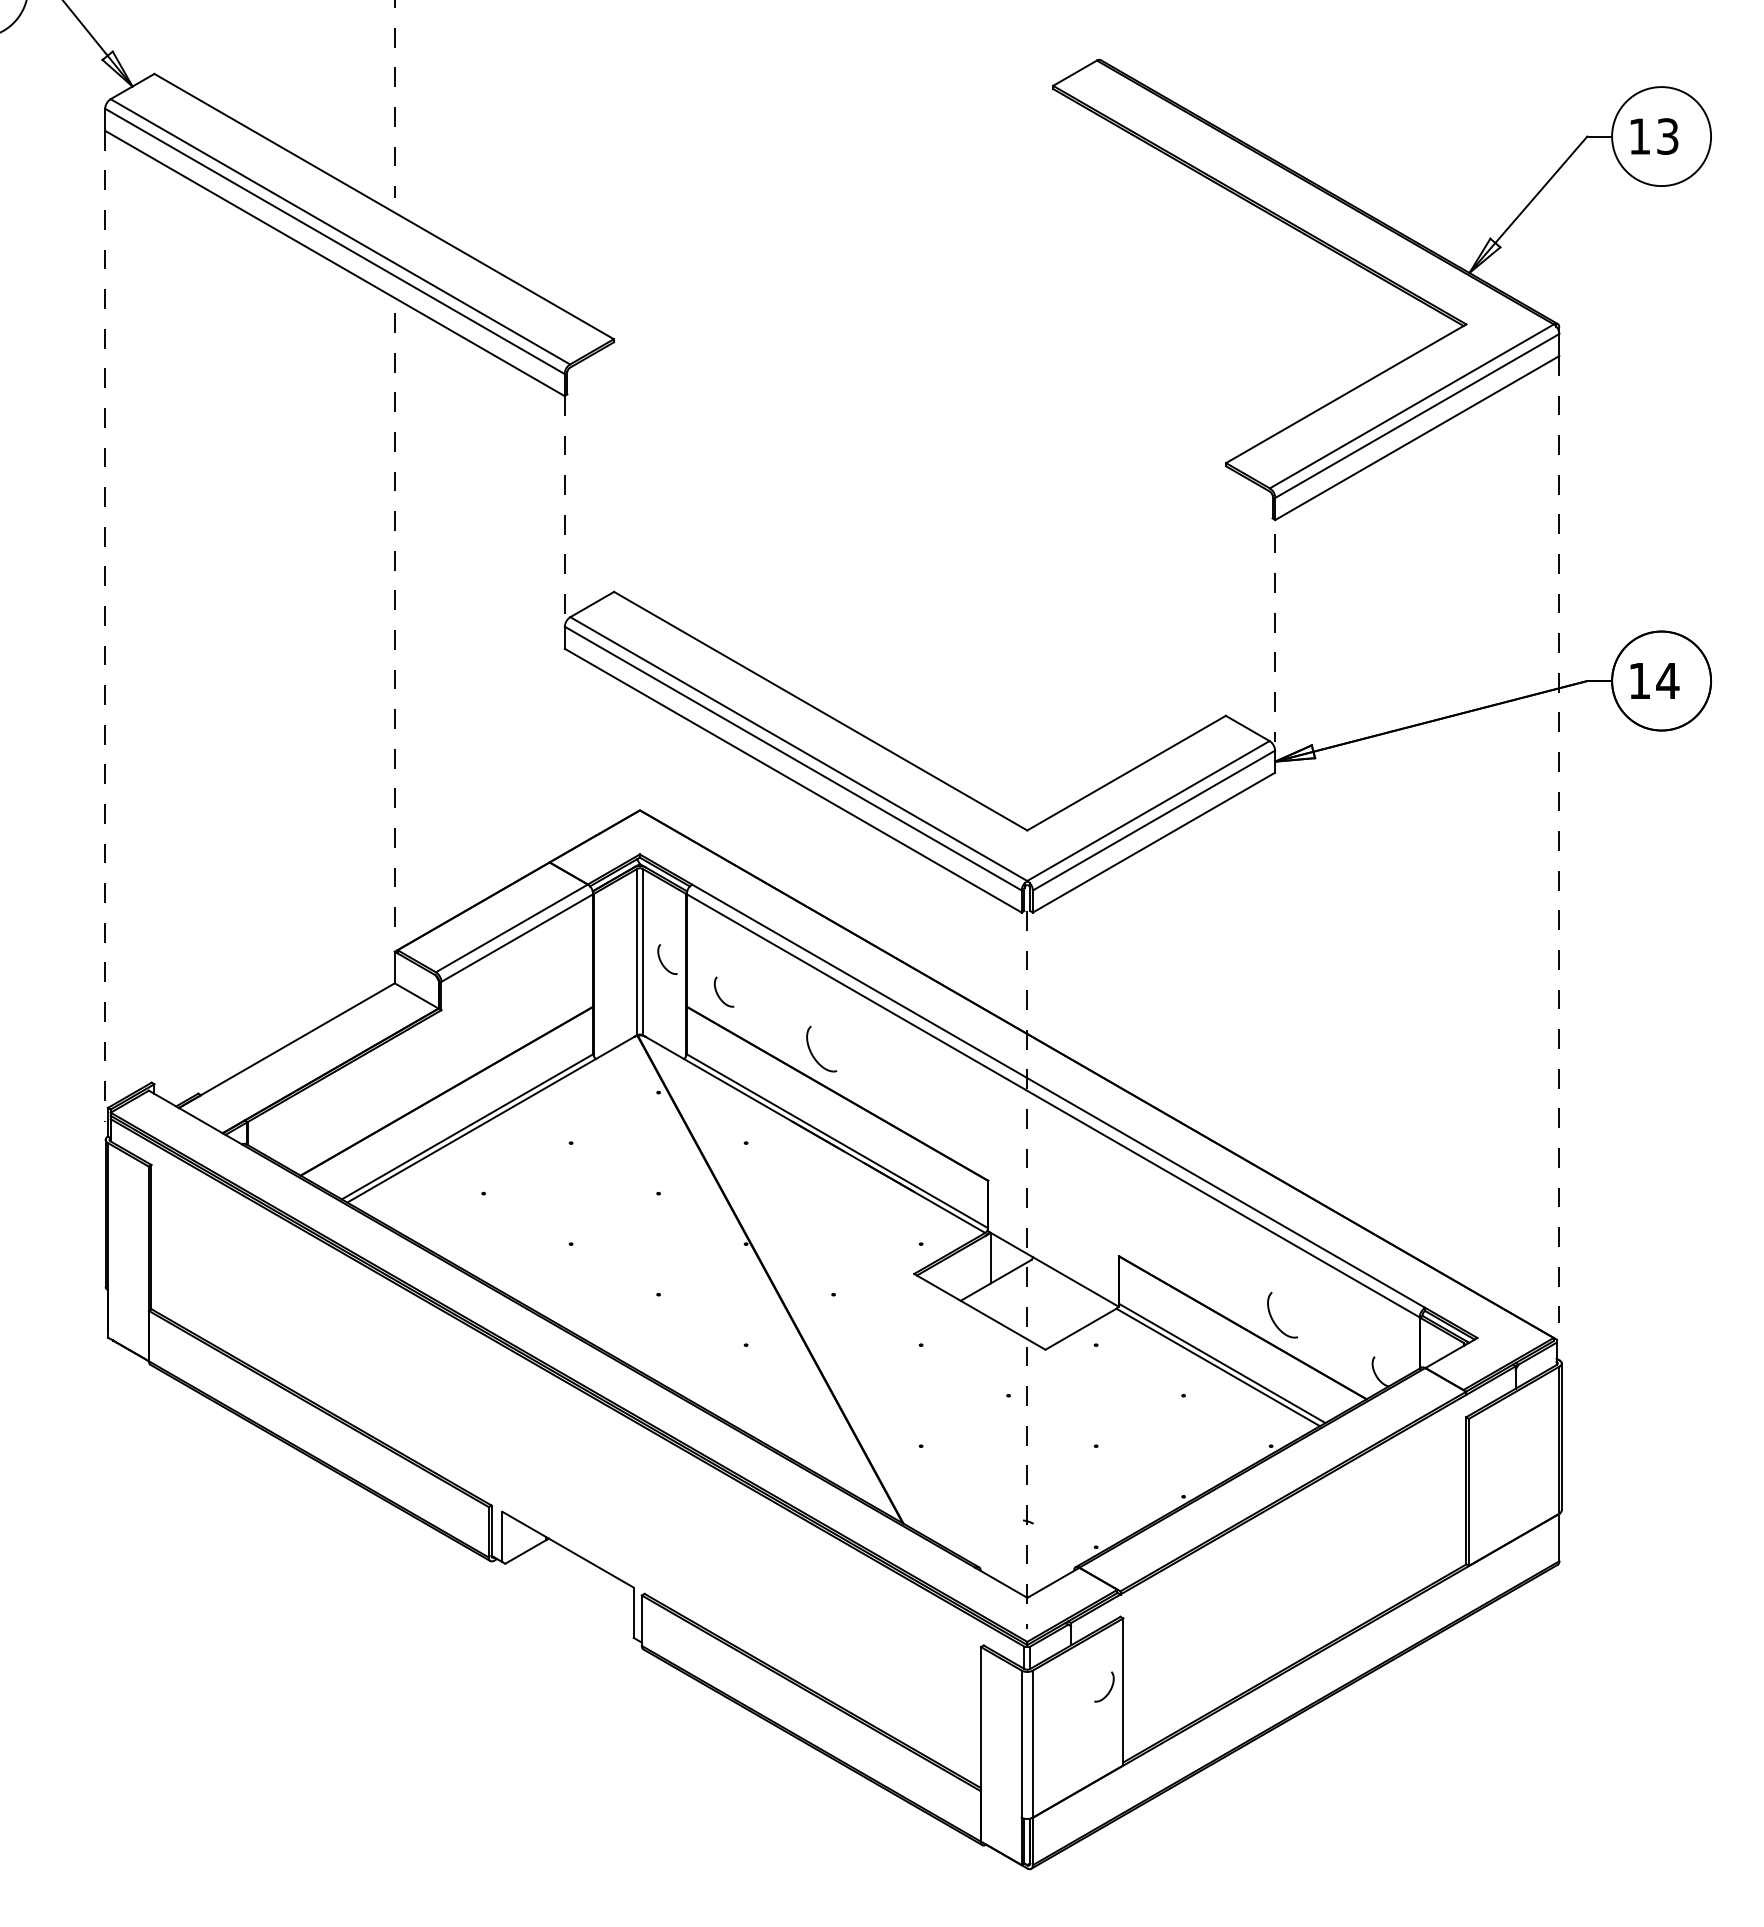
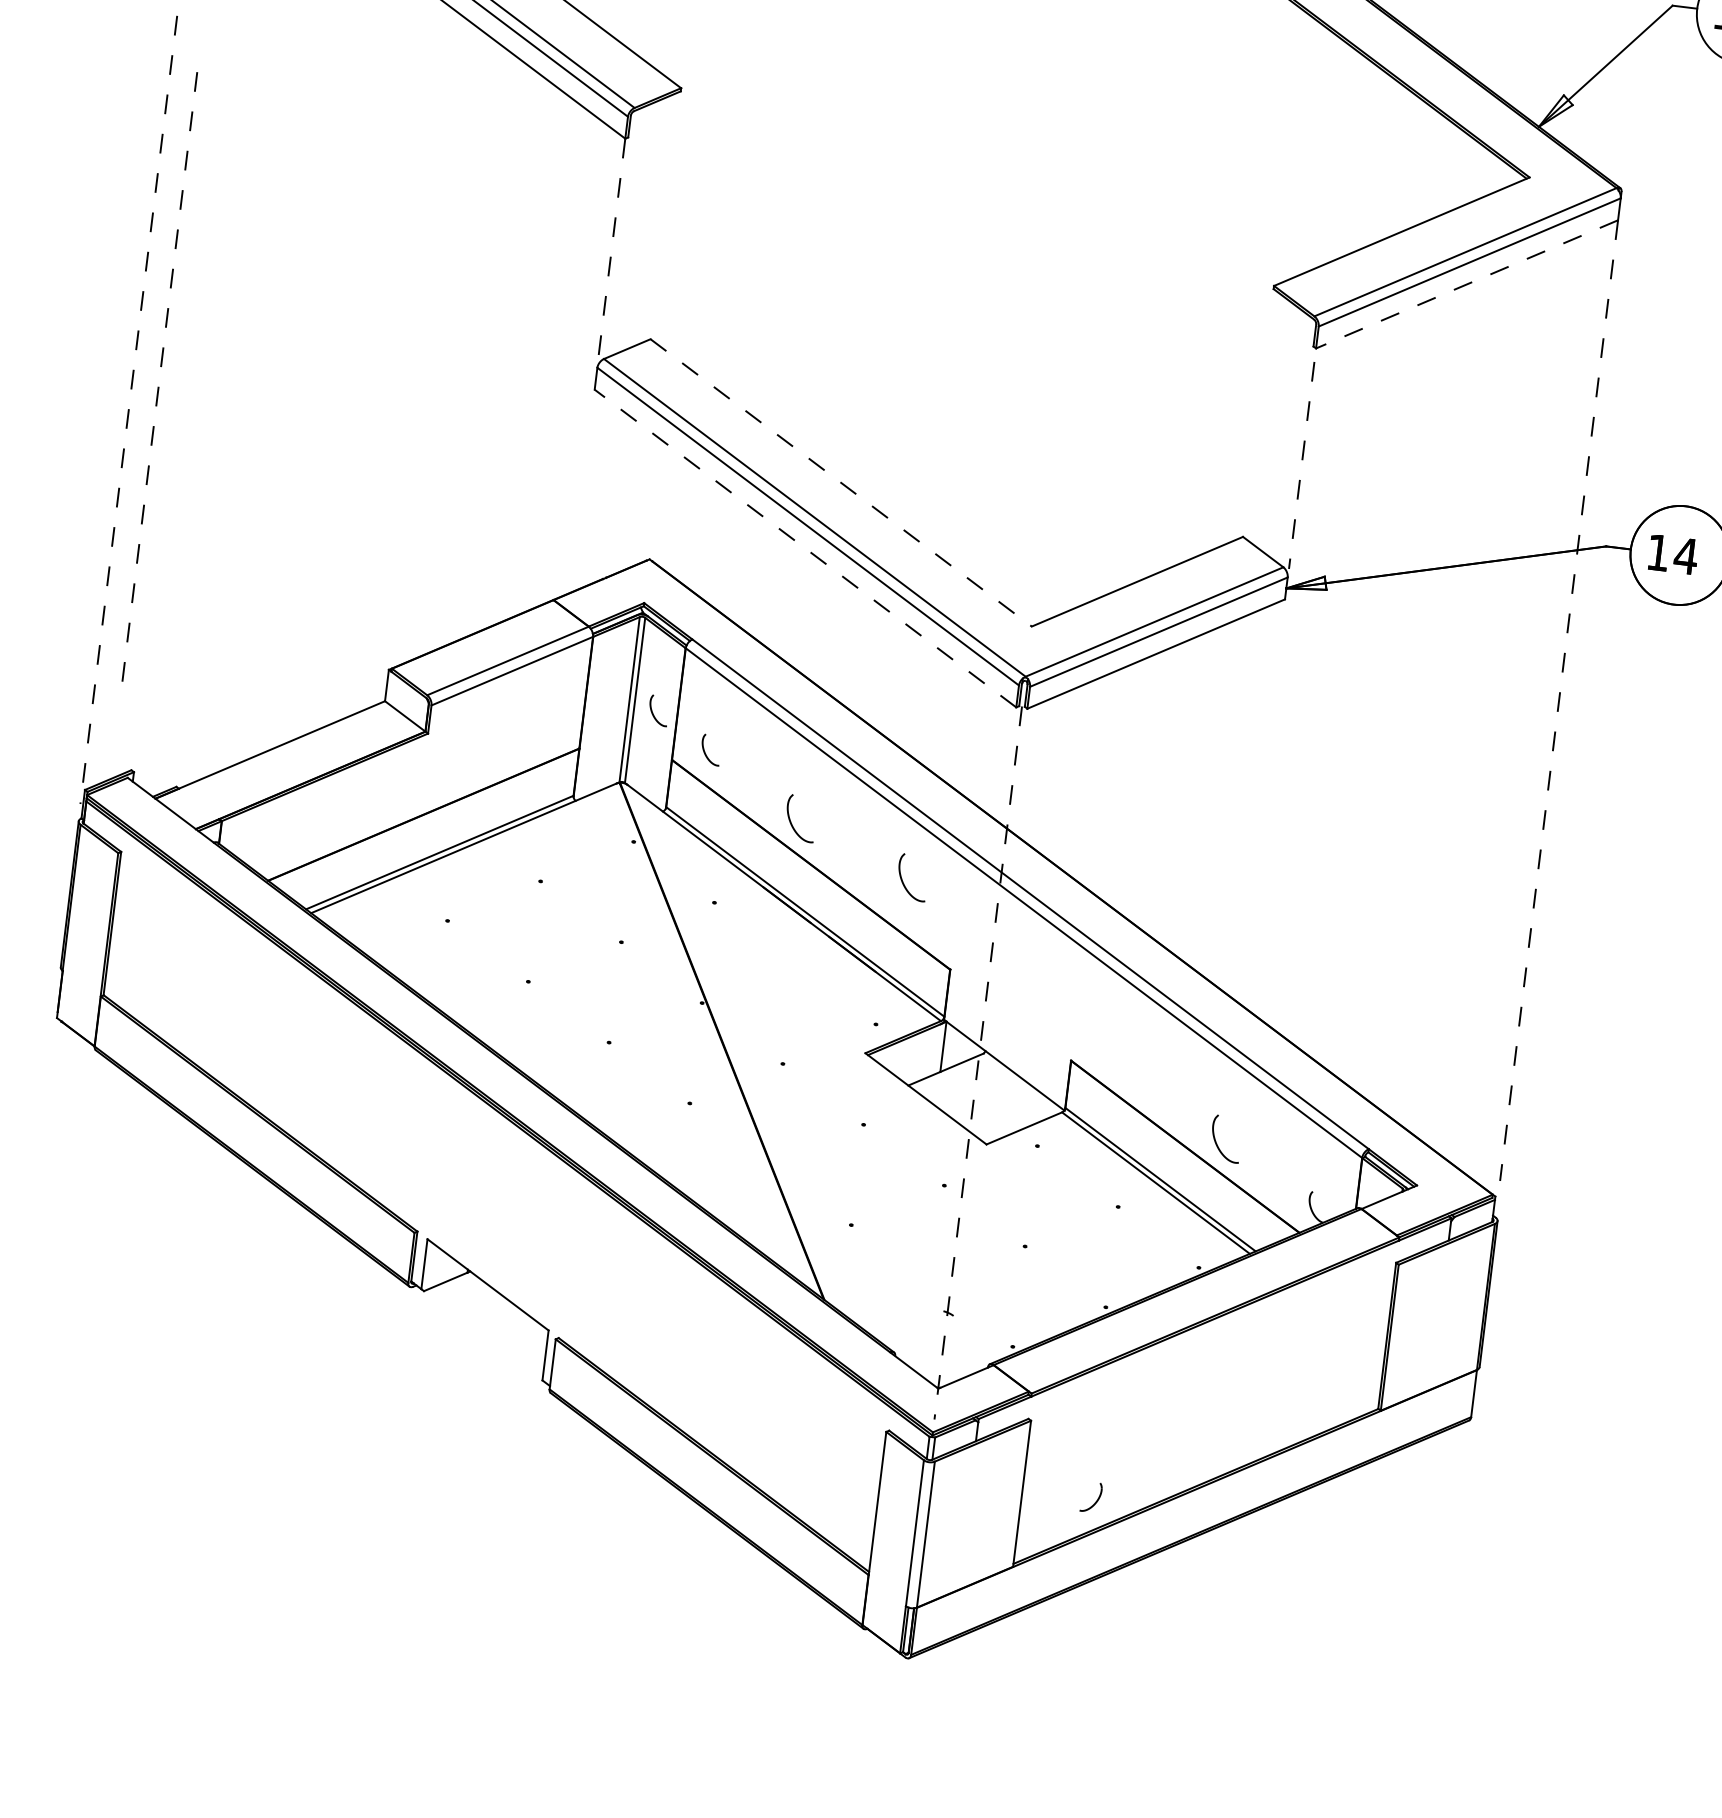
line: (1417, 438) -> (1467, 284), solid -> dashed
line: (394, 609) -> (160, 366), moved
line: (820, 711) -> (840, 483), solid -> dashed
line: (793, 780) -> (805, 548), solid -> dashed
curve: (931, 1099) -> (903, 882), added
part: (1104, 1686) -> (1091, 1496), moved

